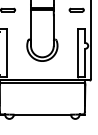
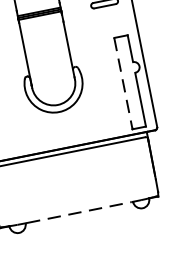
line: (78, 53) -> (124, 84), solid -> dashed
line: (42, 114) -> (79, 212), solid -> dashed

